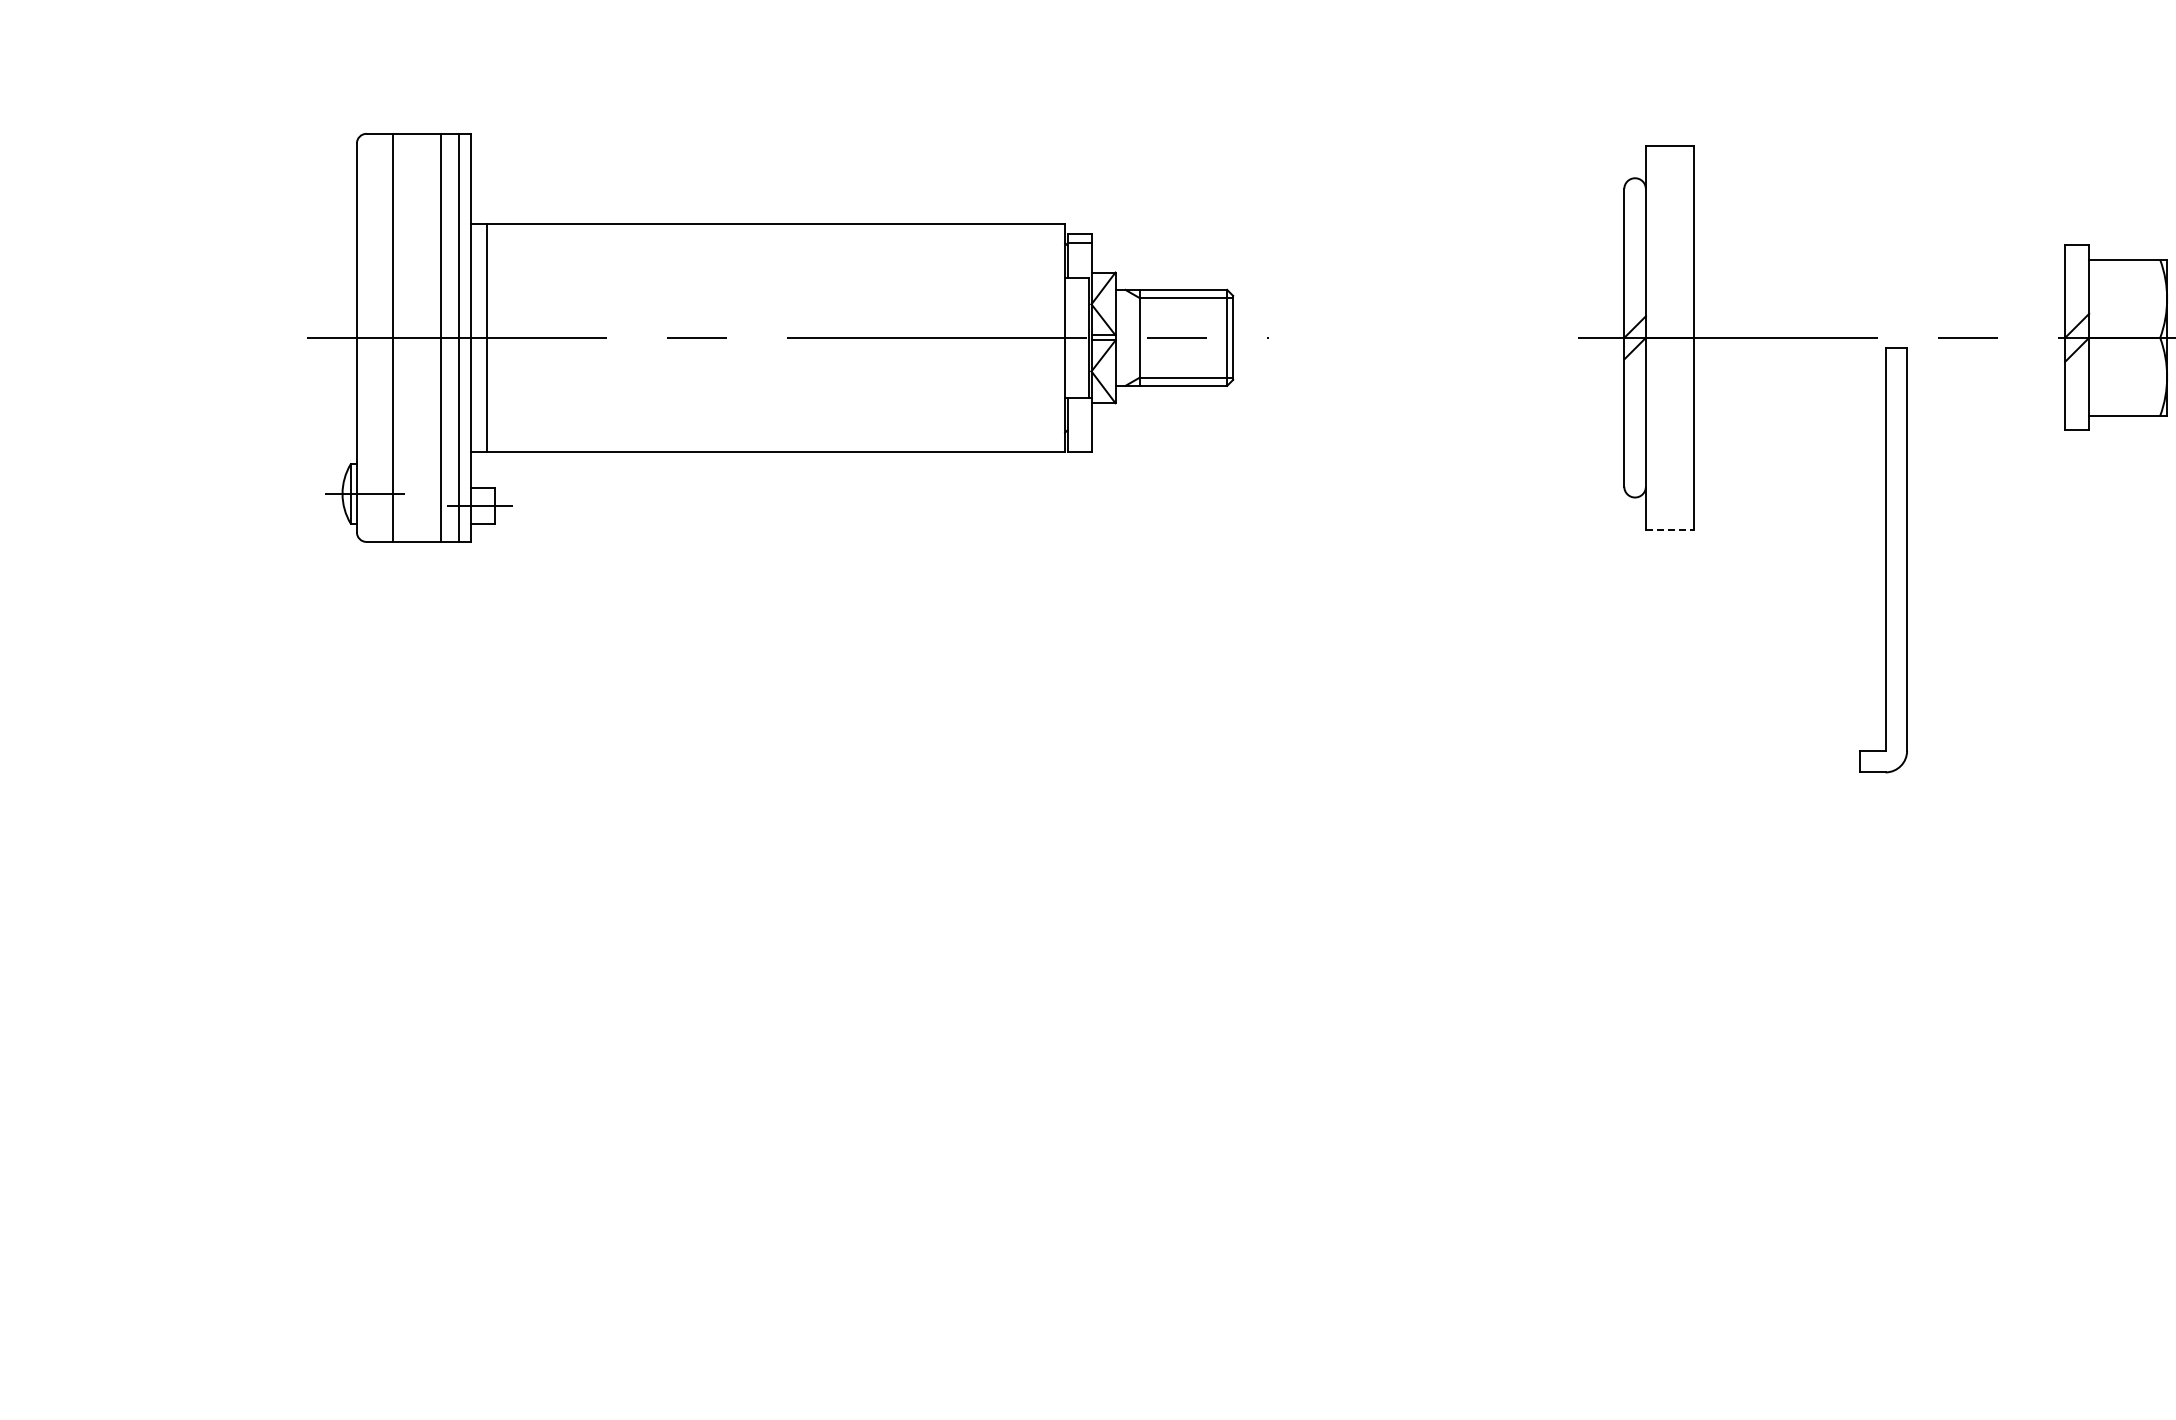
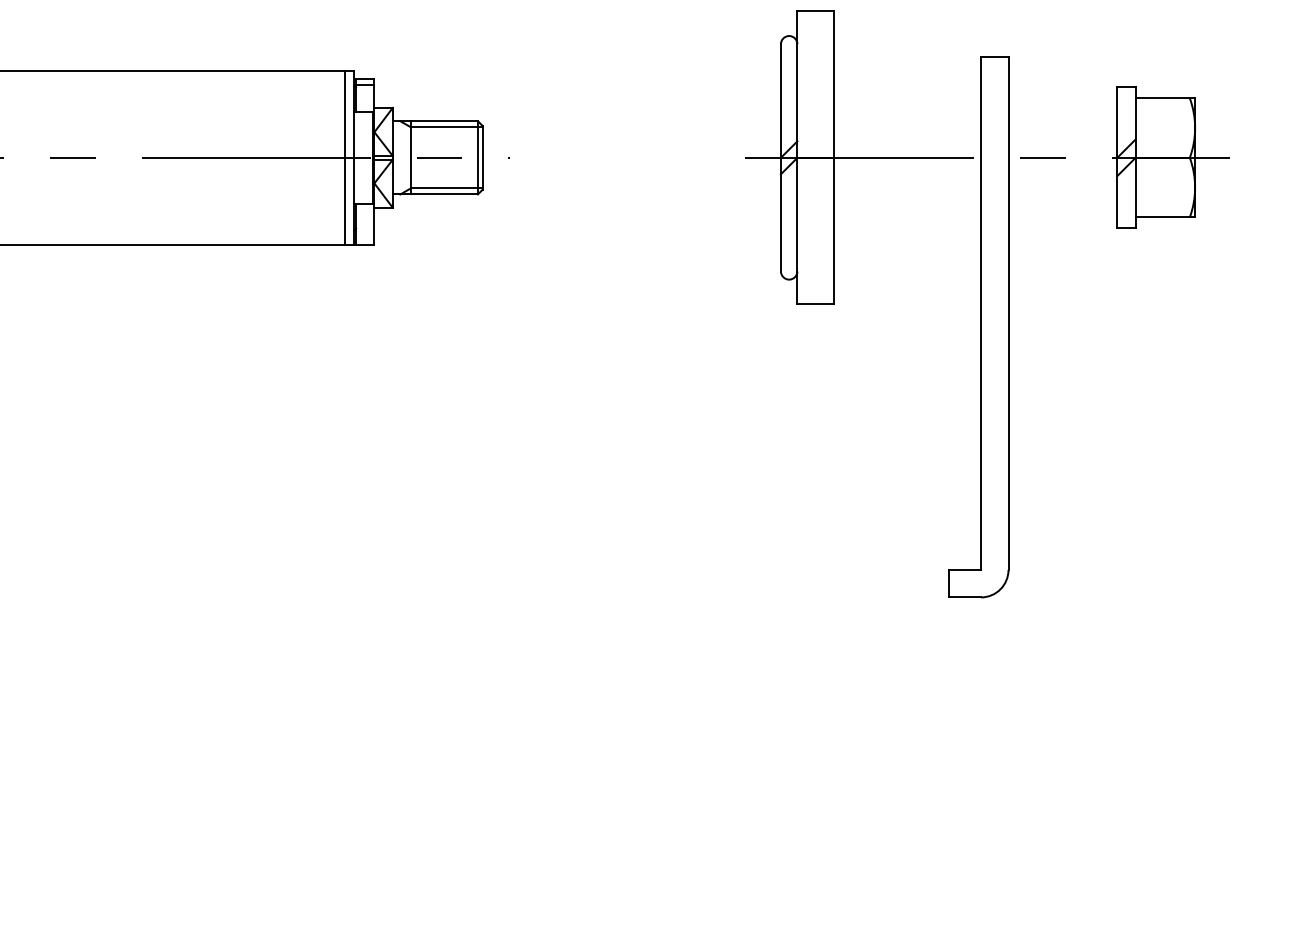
line: (1053, 337) -> (345, 157), added
line: (1670, 529) -> (816, 304), dashed -> solid
part: (1883, 559) -> (978, 326), size x1.67

